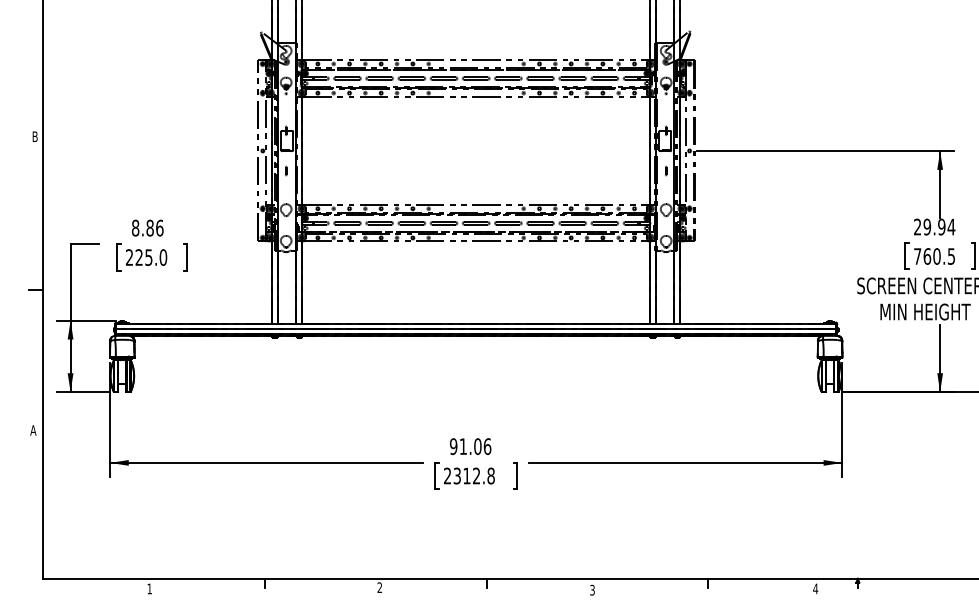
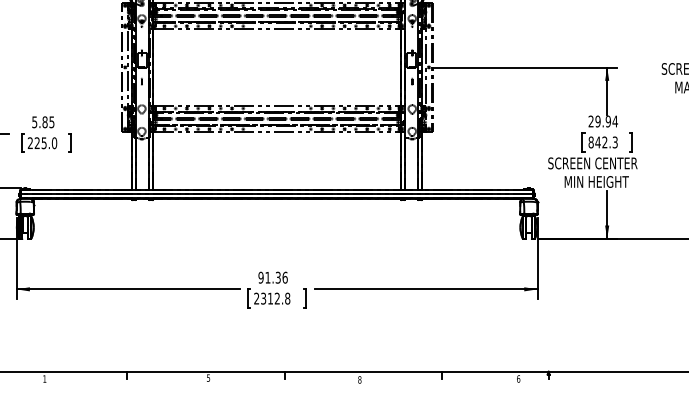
text: (147, 227) -> (43, 121), 8.86 -> 5.85
text: (934, 256) -> (603, 142), 760.5 -> 842.3
text: (477, 446) -> (278, 277), 91.06 -> 91.36
text: (379, 587) -> (208, 377), 2 -> 5
text: (815, 588) -> (518, 378), 4 -> 6
text: (592, 590) -> (359, 380), 3 -> 8

